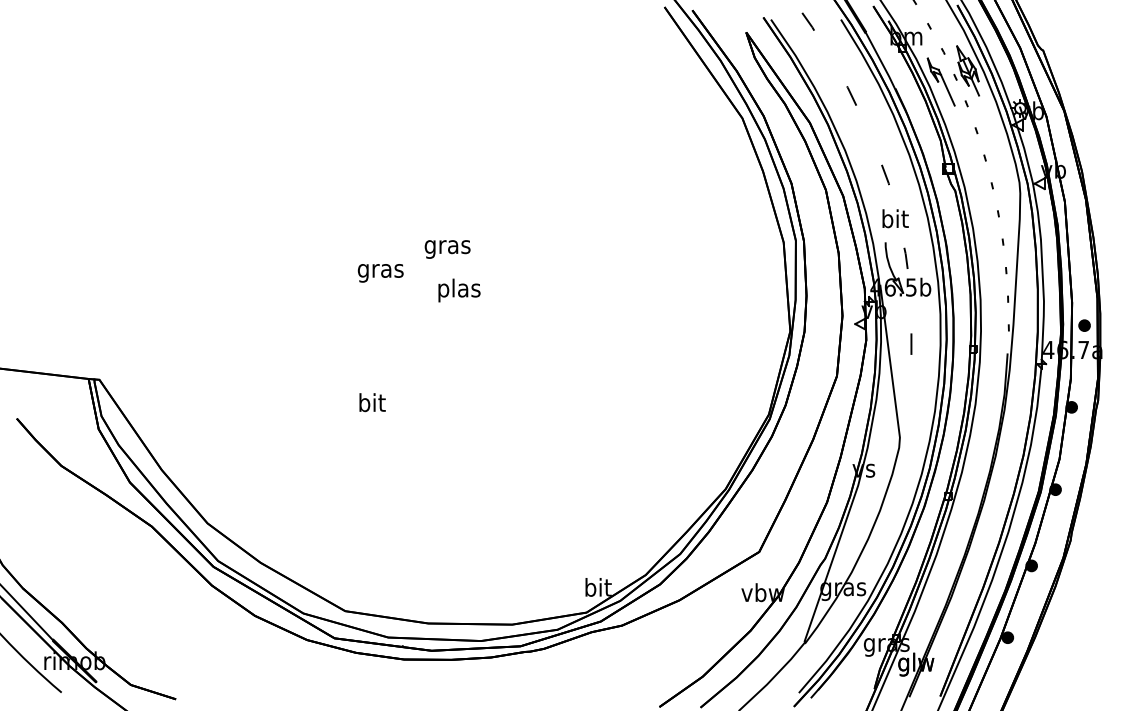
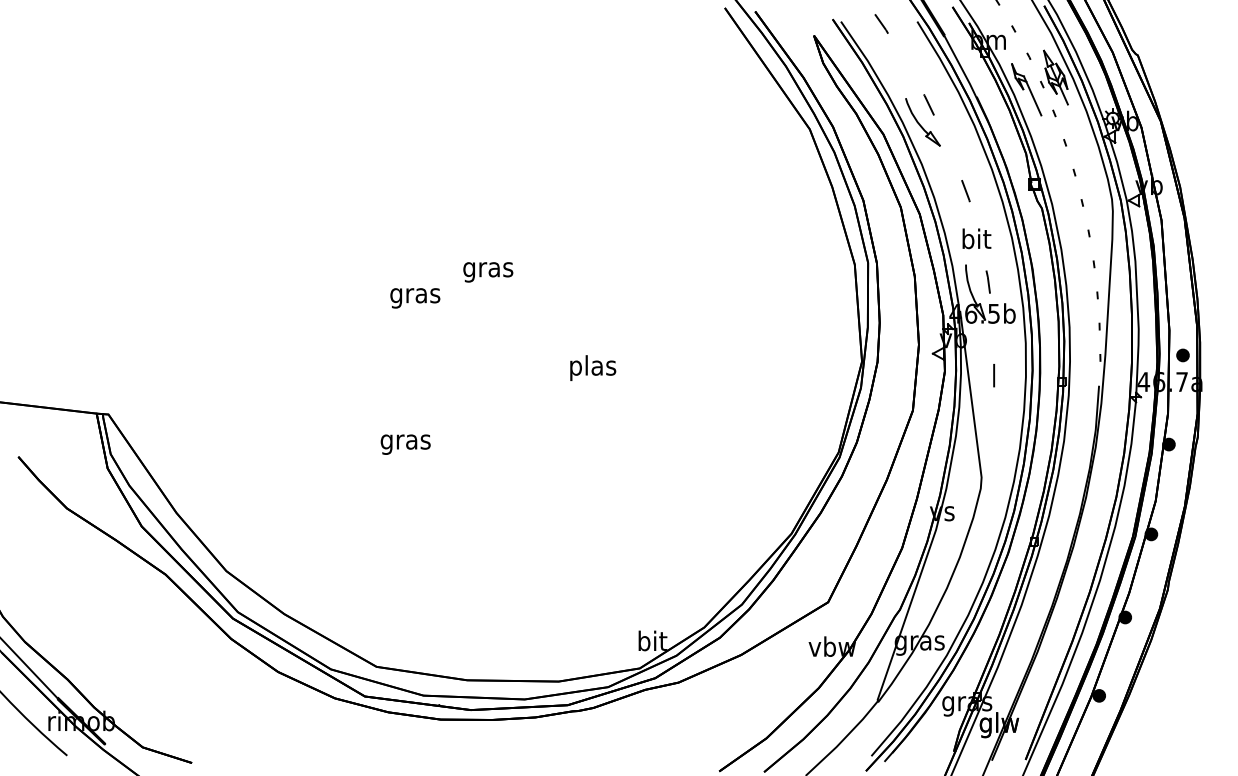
part: (845, 112) -> (922, 122), added
text: (459, 289) -> (593, 367), moved
text: (371, 404) -> (405, 441), bit -> gras

